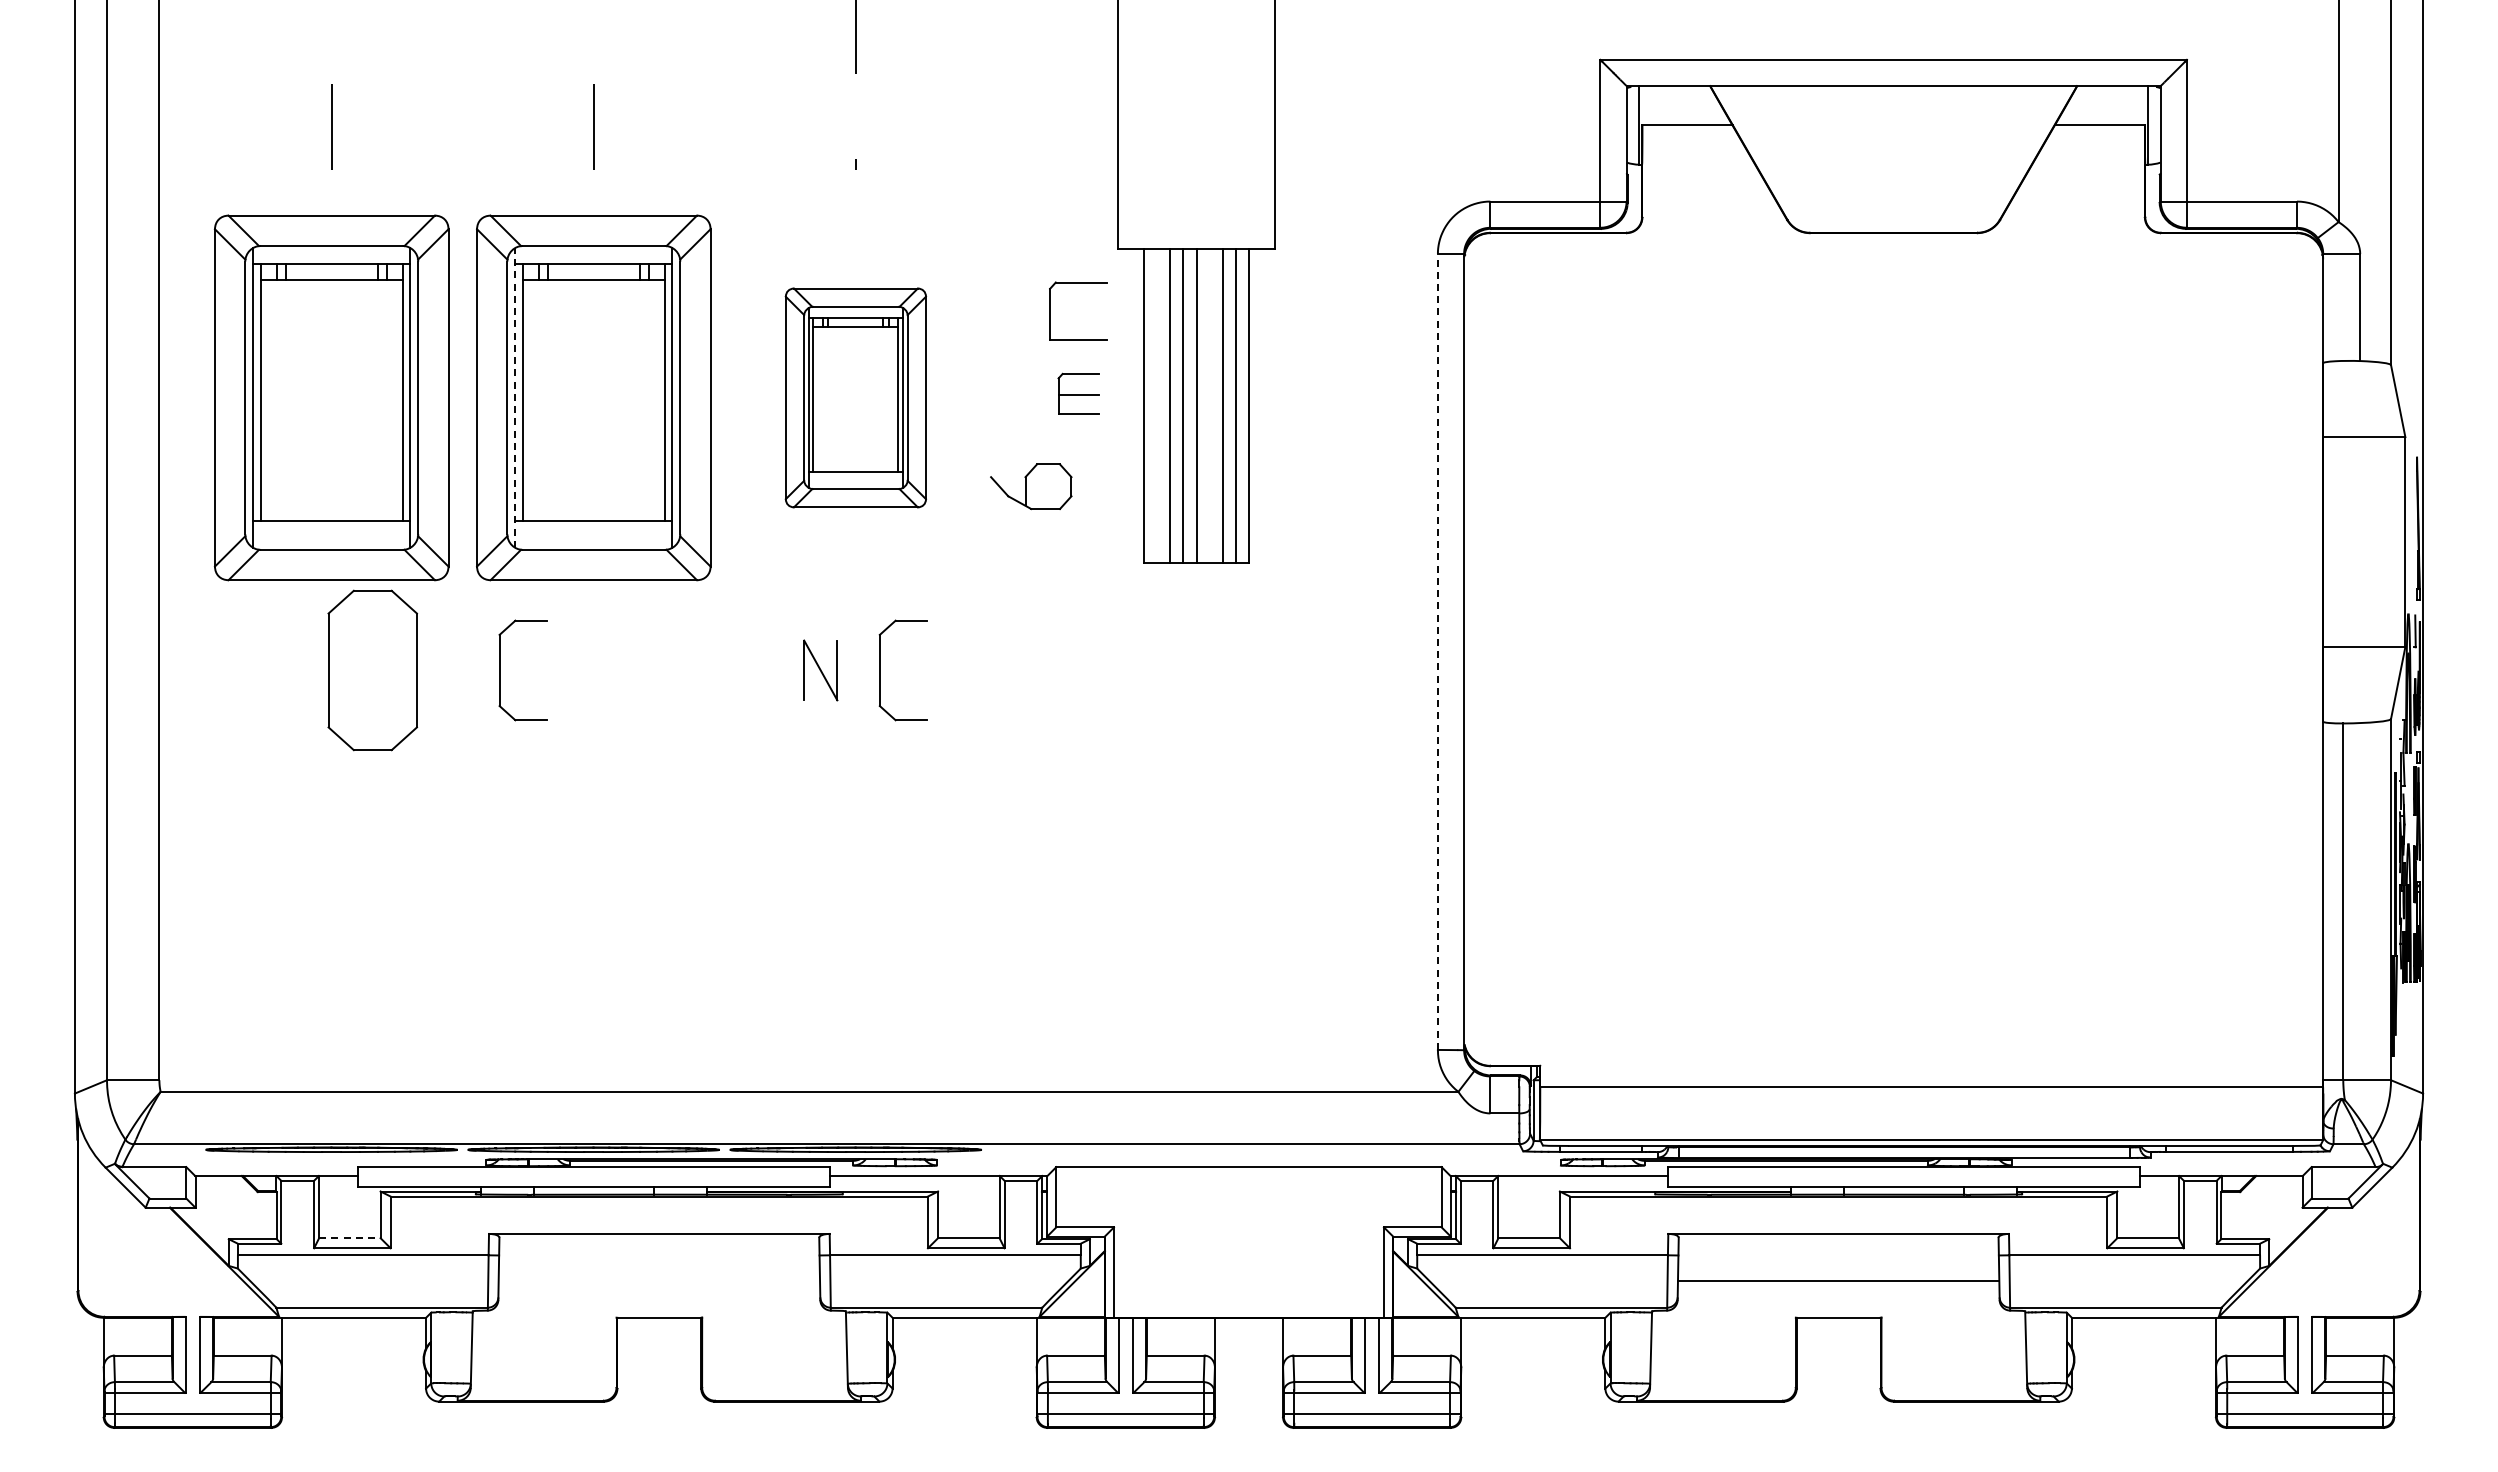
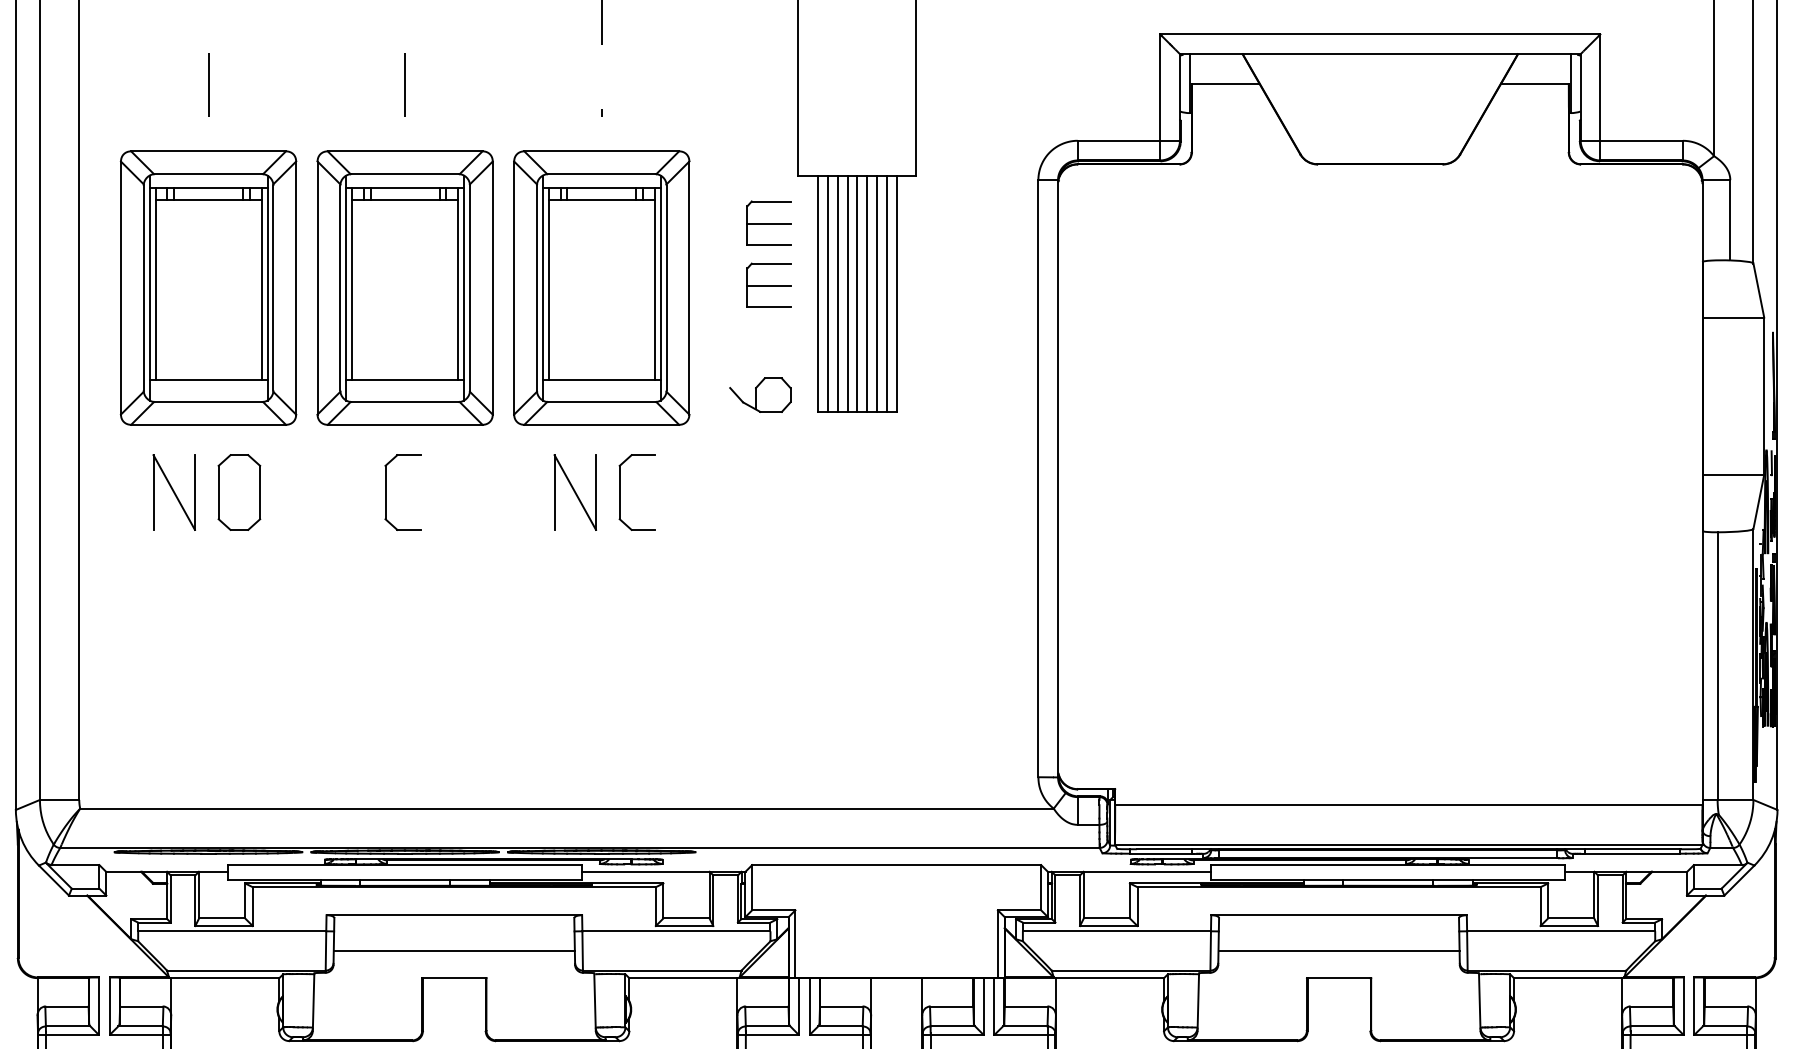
line: (1078, 312) -> (768, 223), added
part: (1078, 393) -> (768, 284), size x1.43
line: (515, 397) -> (346, 287), dashed -> solid
part: (855, 397) -> (601, 287), size x1.67
line: (1157, 405) -> (828, 293), added
line: (1209, 405) -> (867, 293), added
part: (1031, 486) -> (760, 395), moved
line: (1437, 651) -> (1038, 478), dashed -> solid
part: (285, 670) -> (173, 492), added
part: (372, 670) -> (239, 492), size x0.62
part: (500, 670) -> (386, 492), moved
part: (820, 670) -> (575, 492), size x1.67
line: (349, 1238) -> (221, 918), dashed -> solid
line: (659, 1281) -> (454, 950), added

